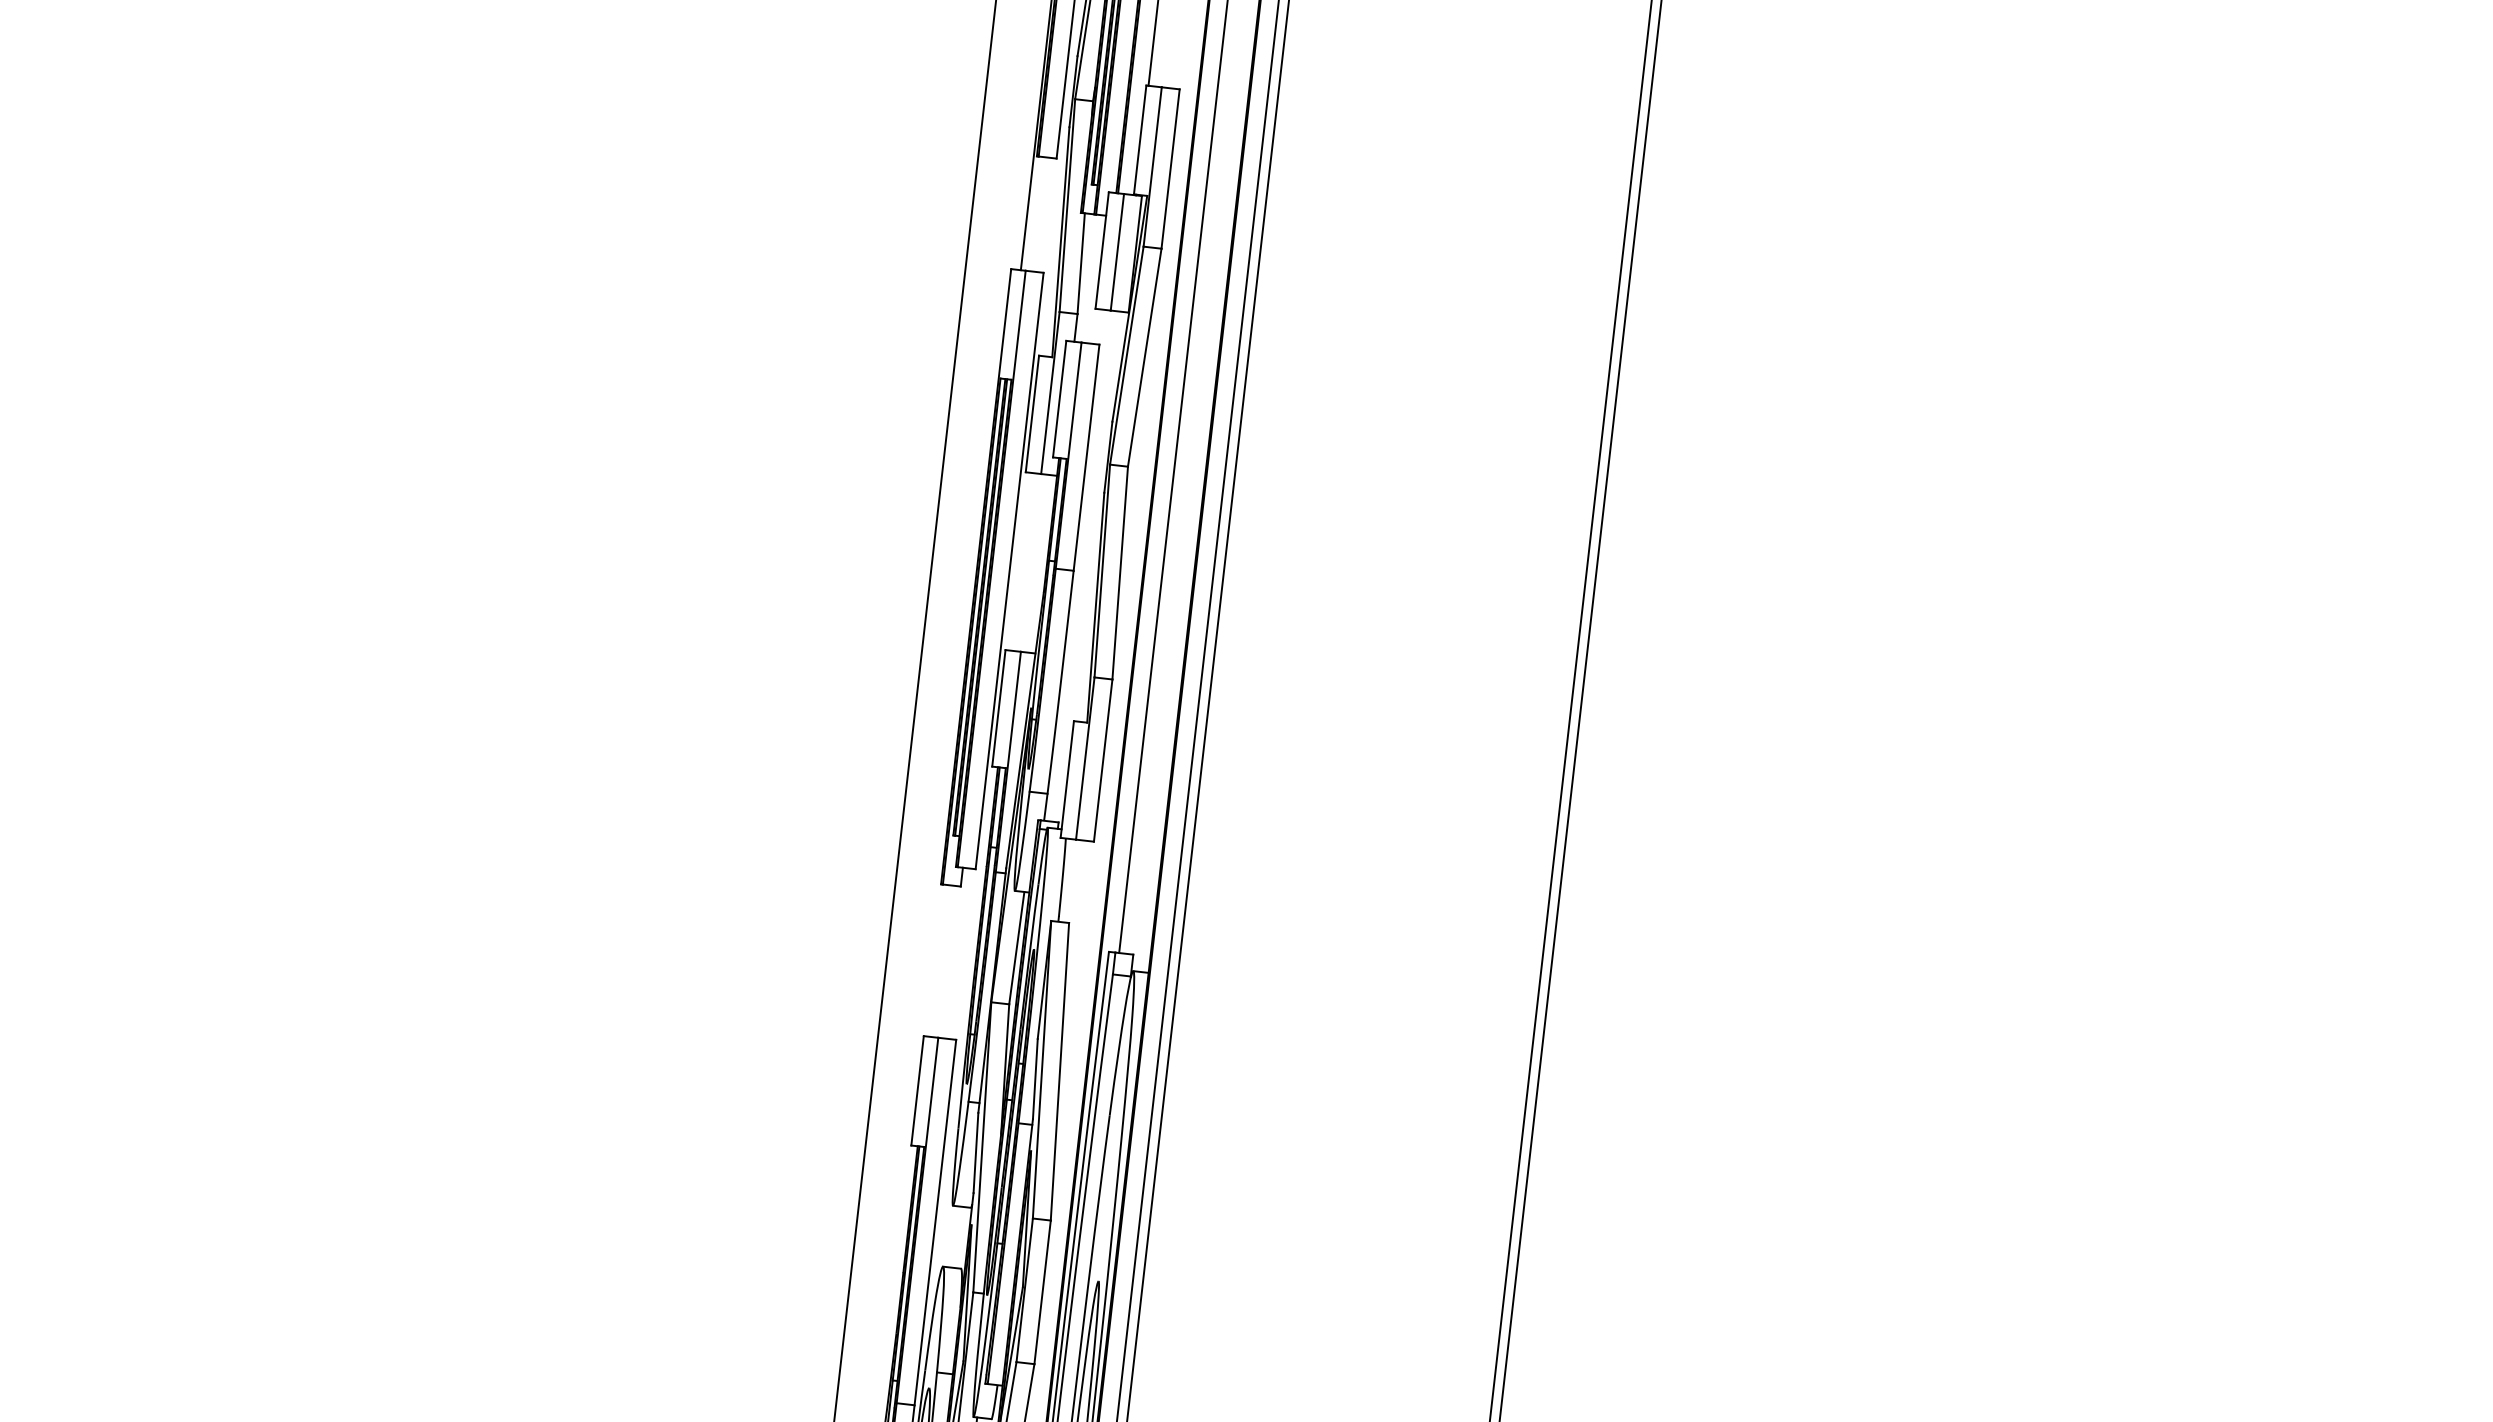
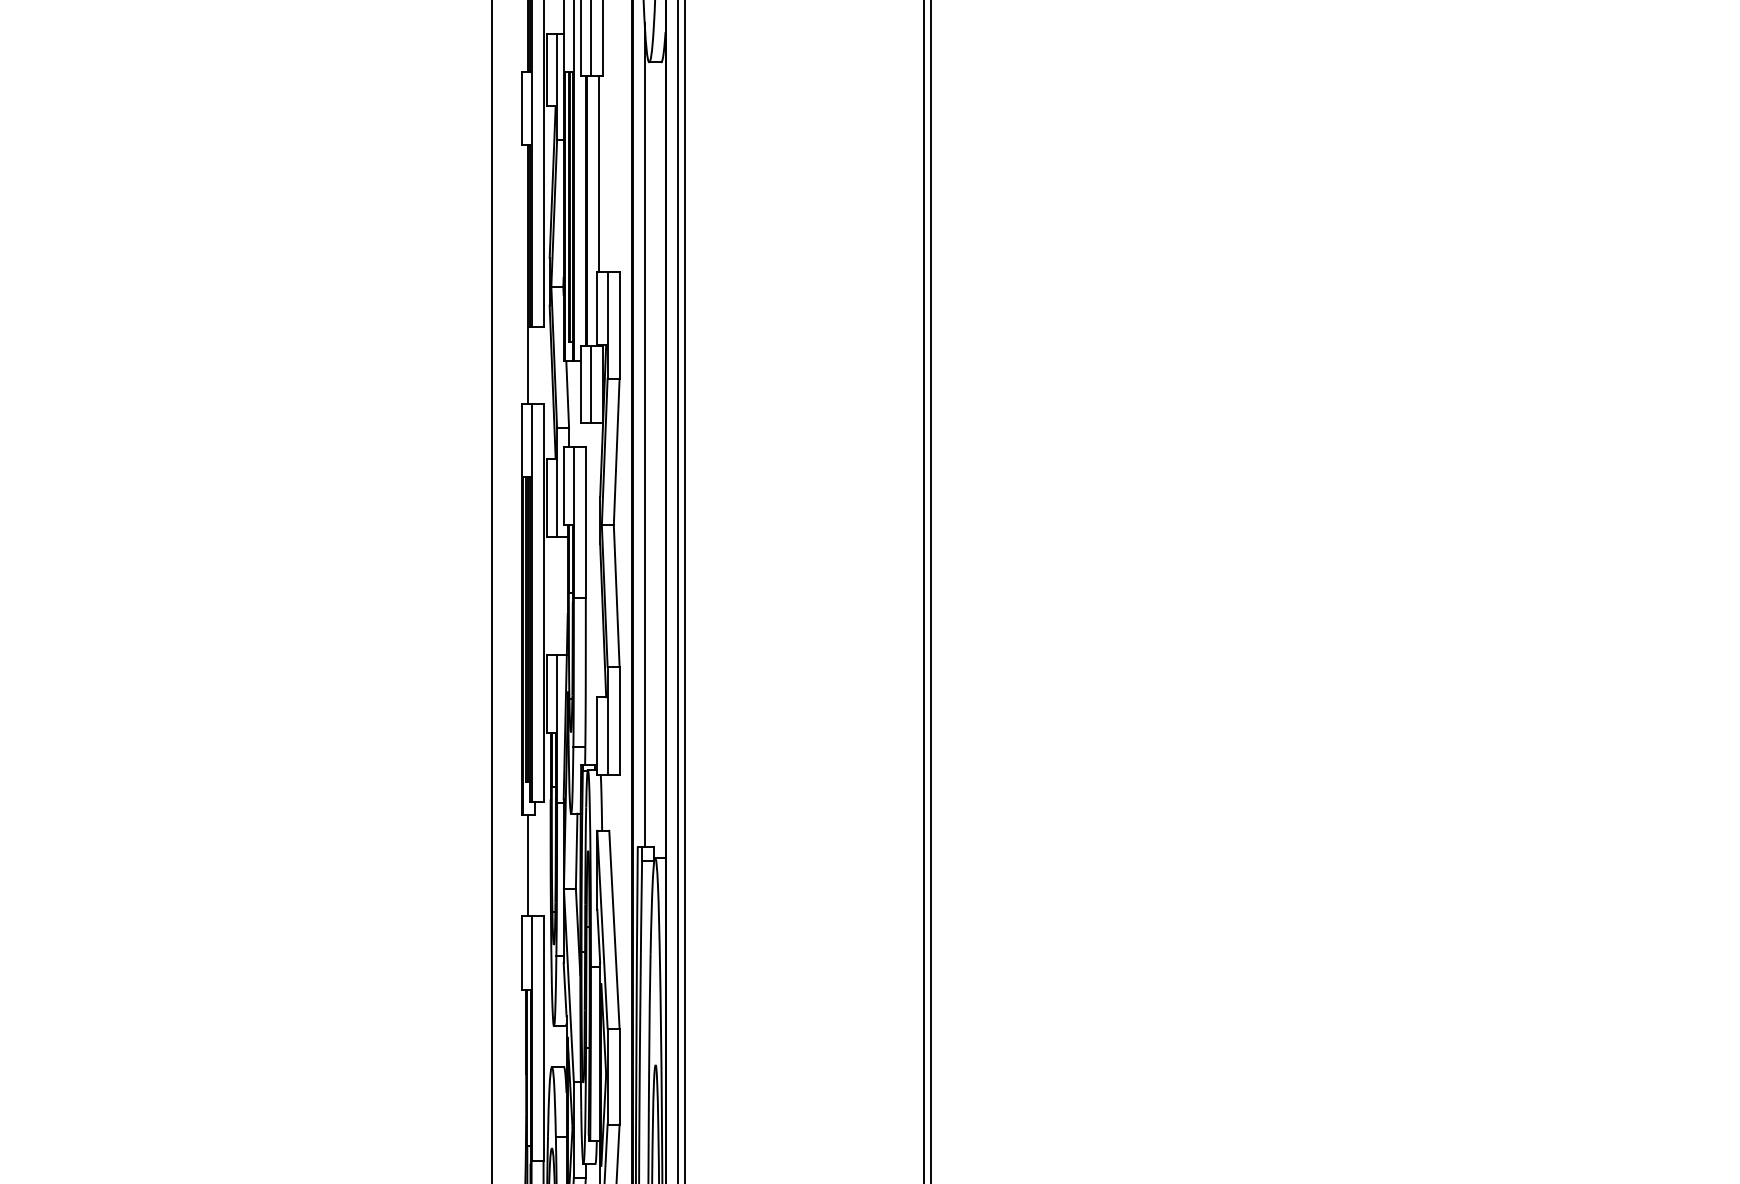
line: (942, 961) -> (528, 865), added

